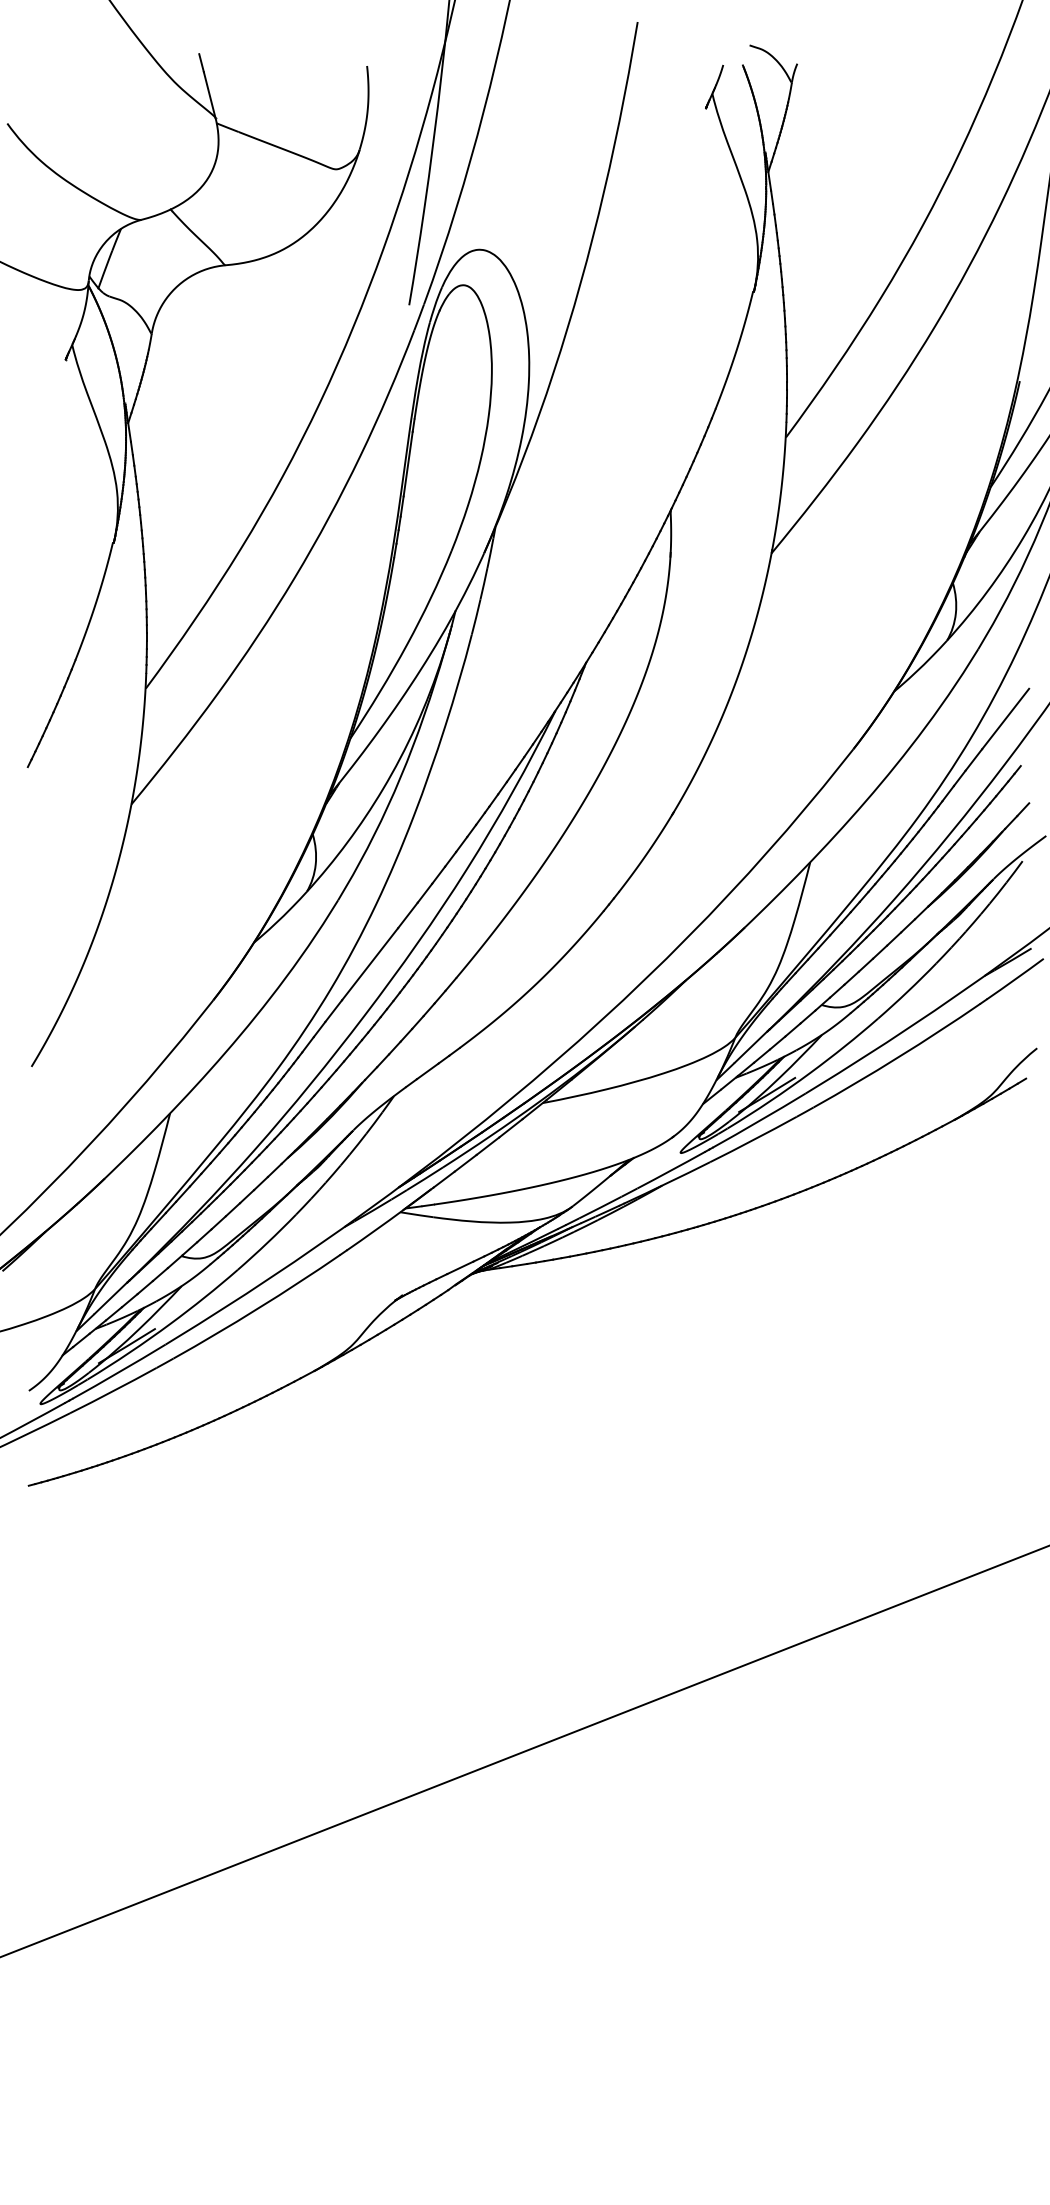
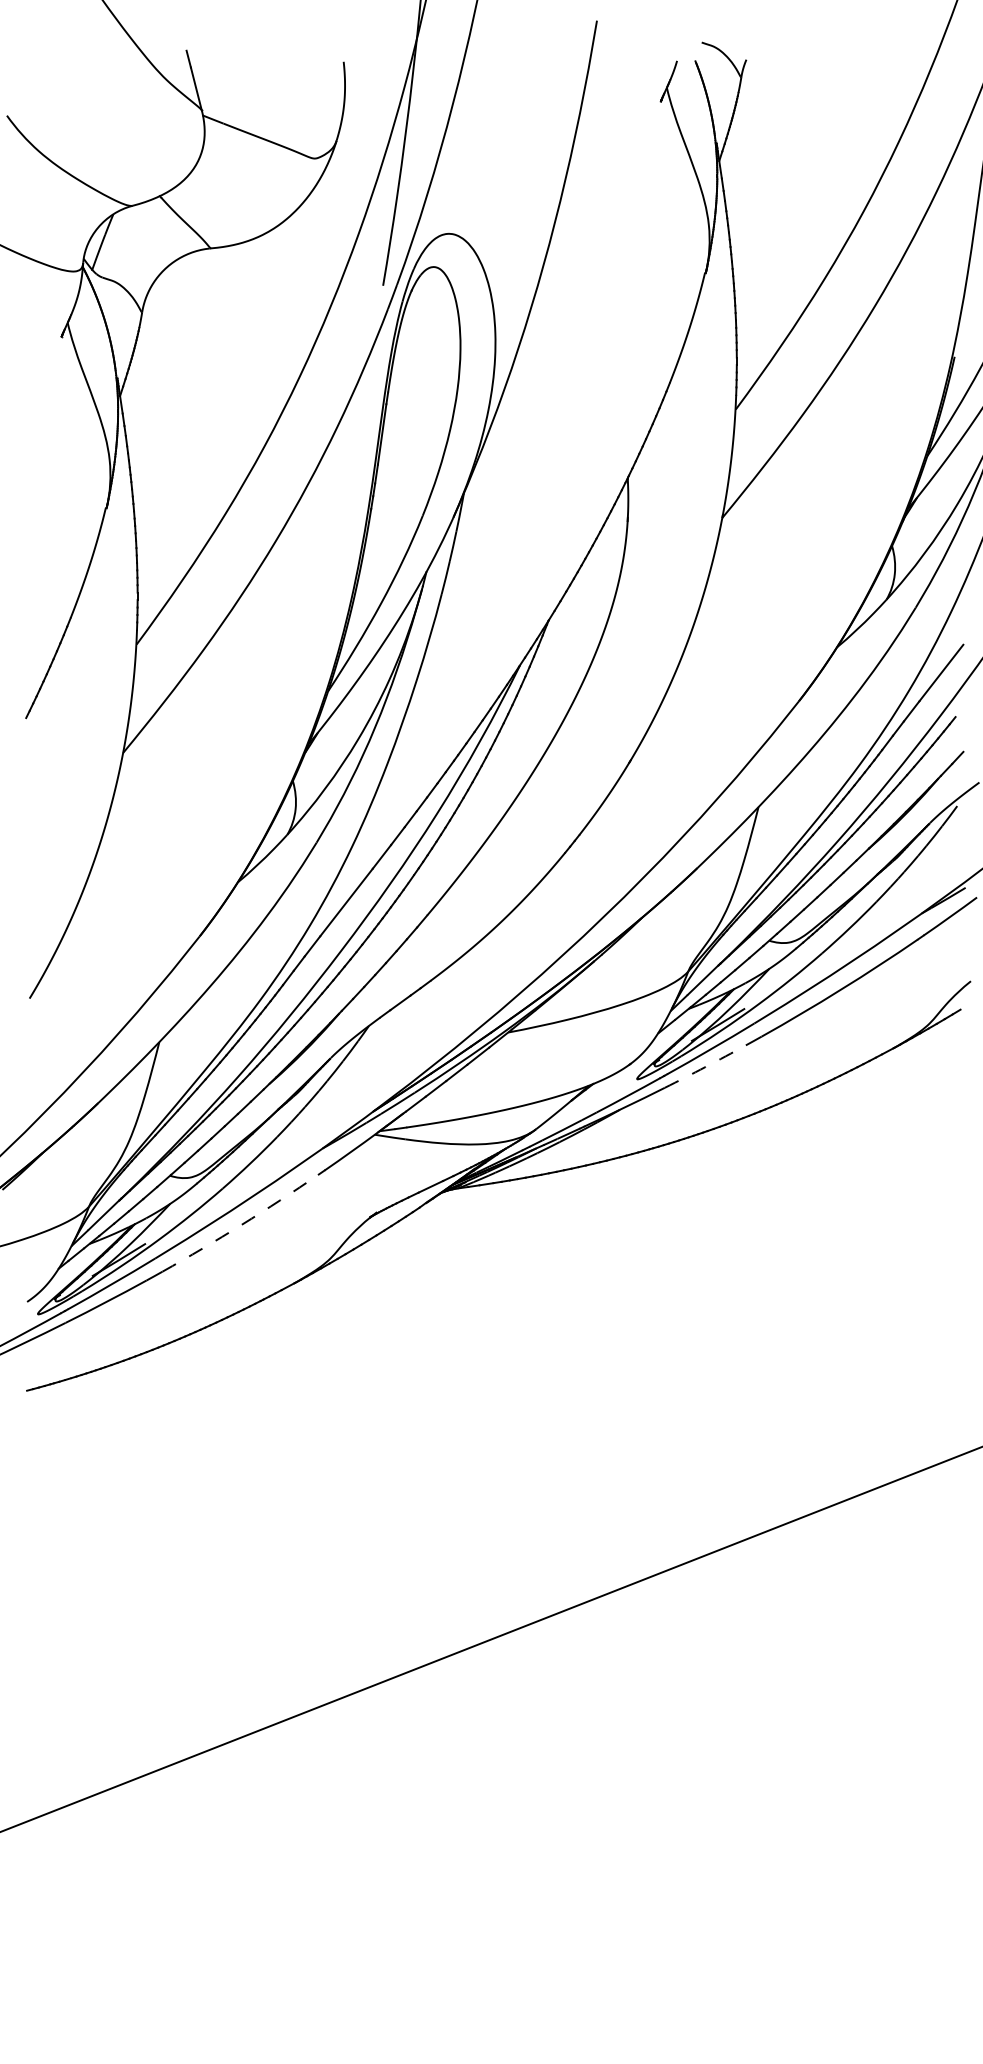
arc: (753, 1139) -> (705, 1066), solid -> dashed
arc: (258, 1308) -> (242, 1224), solid -> dashed

